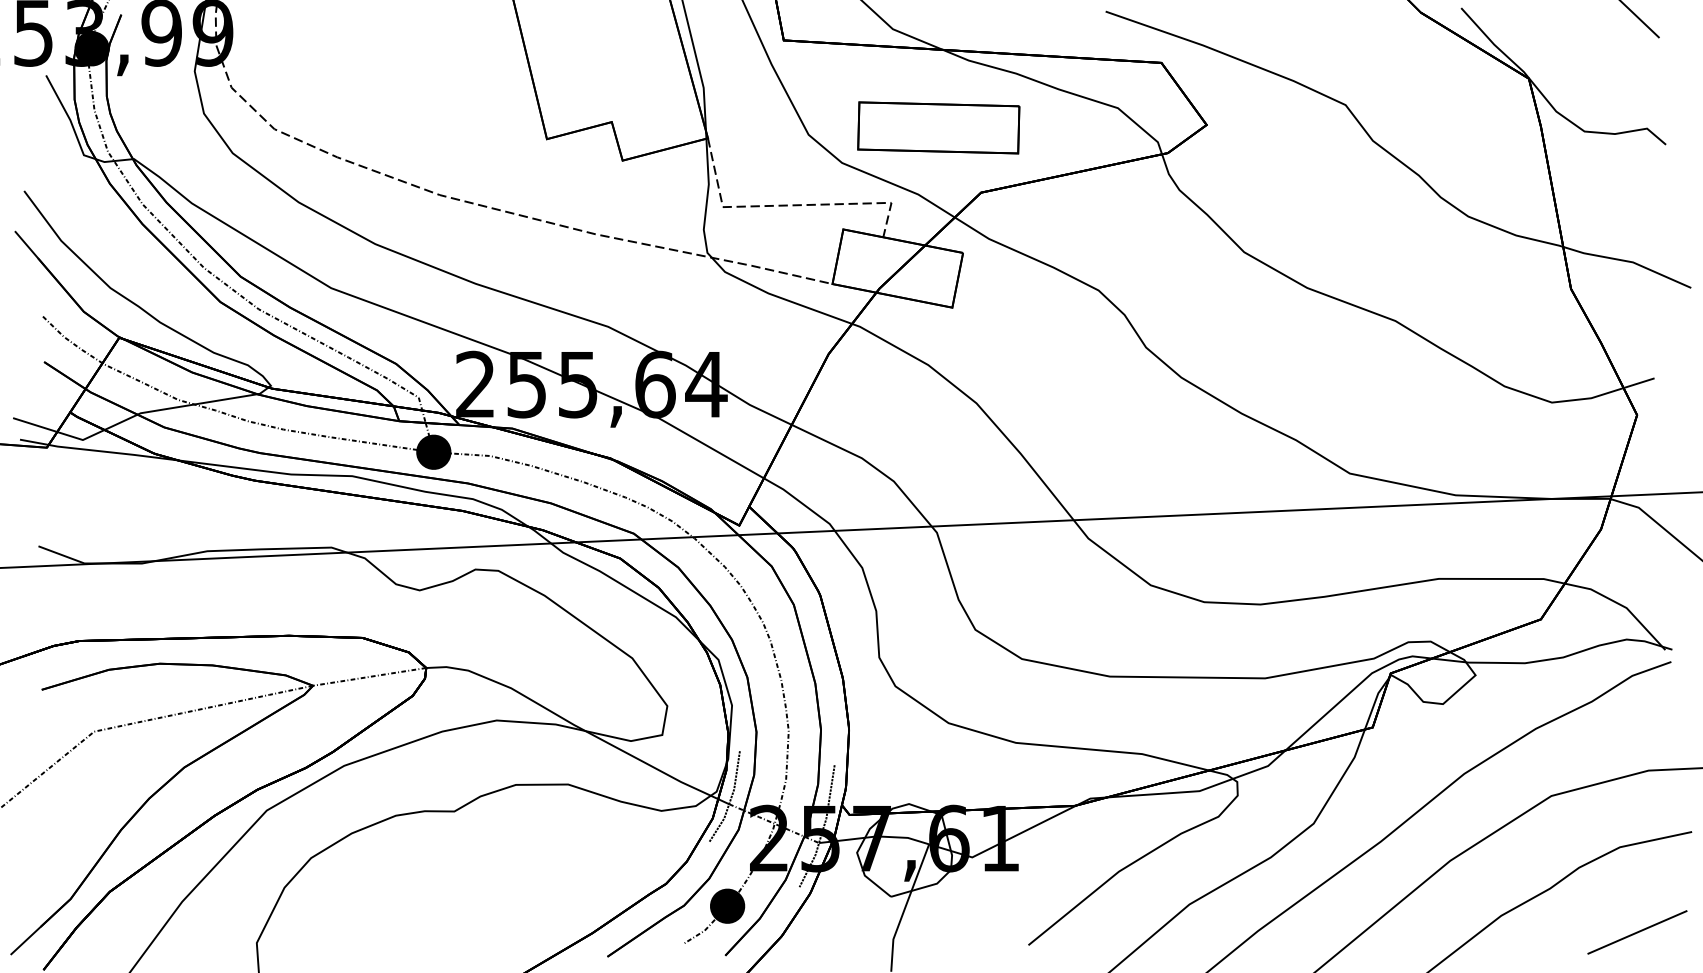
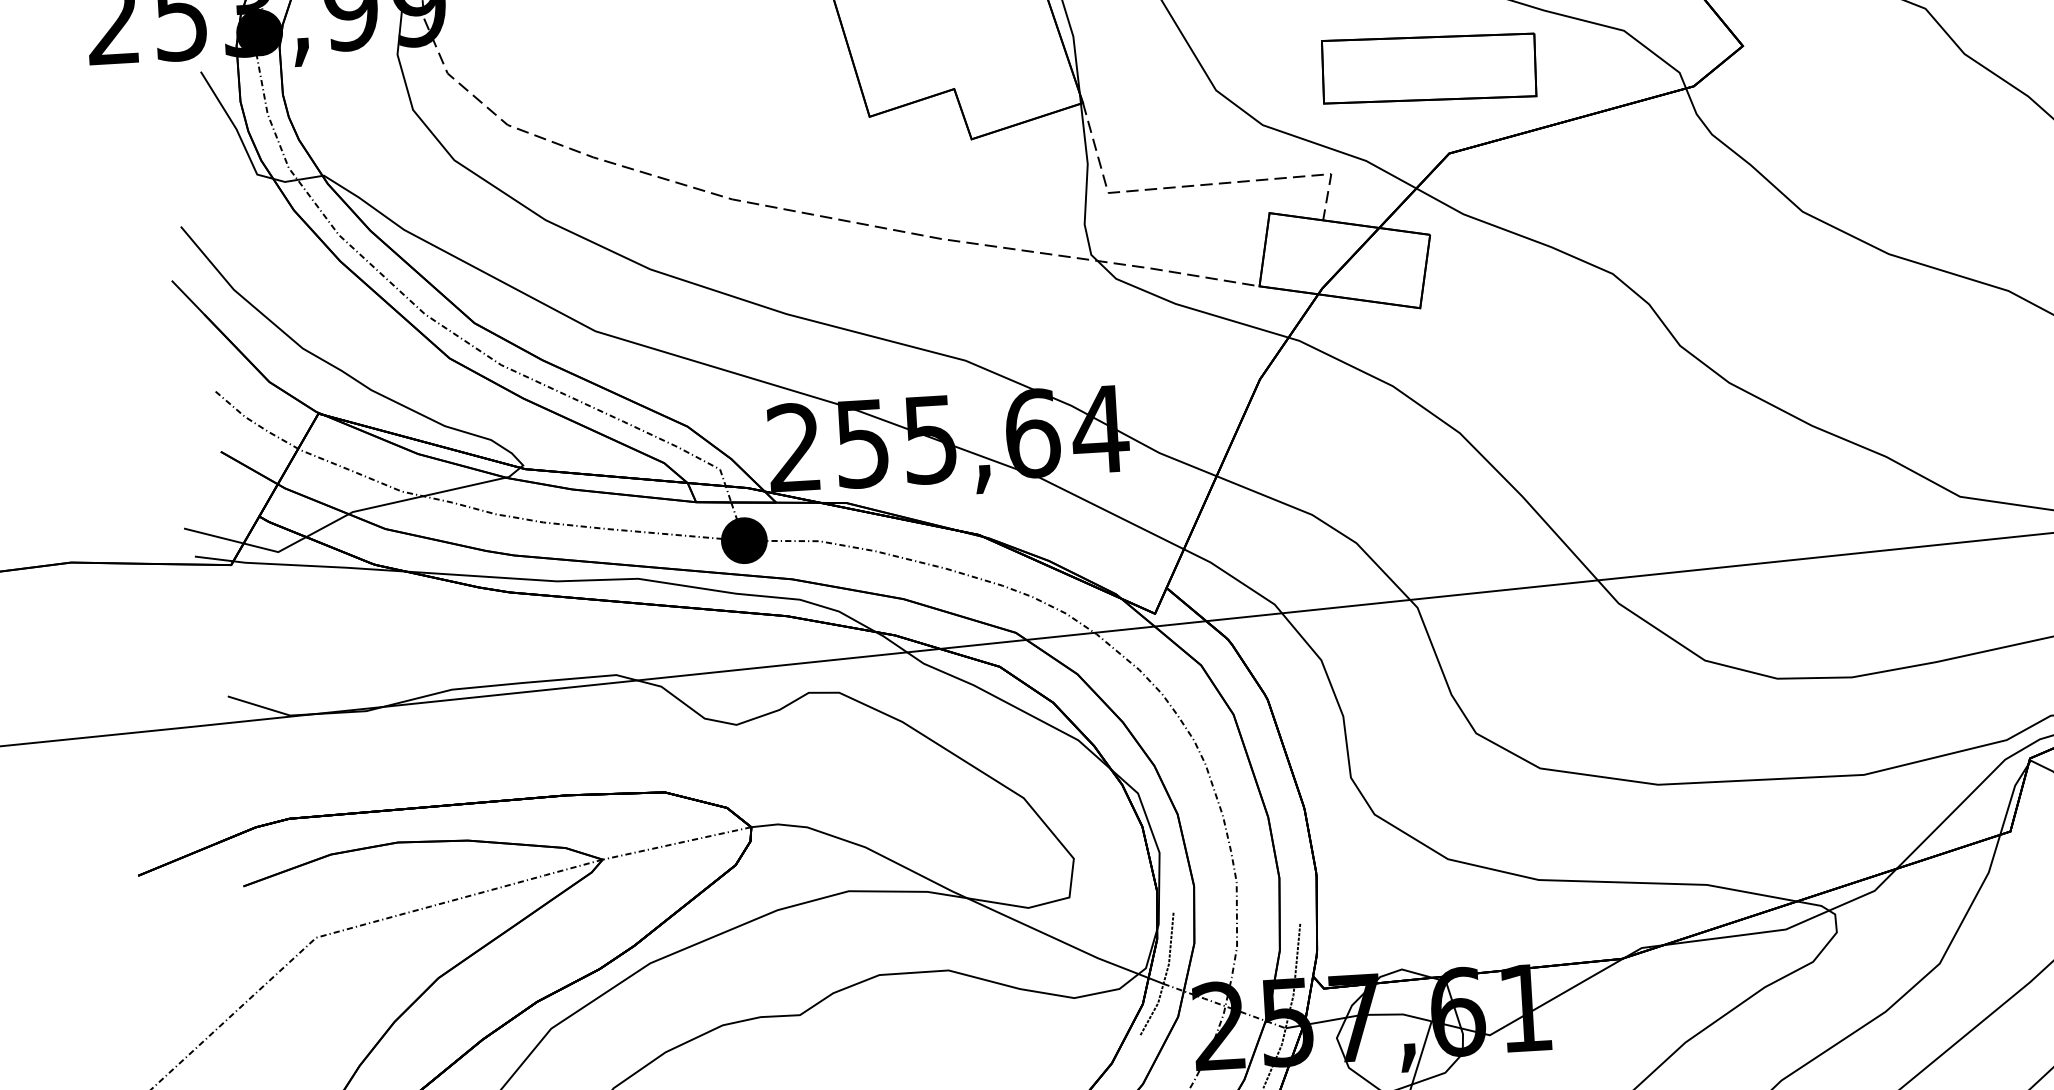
part: (938, 127) -> (1428, 68), moved

